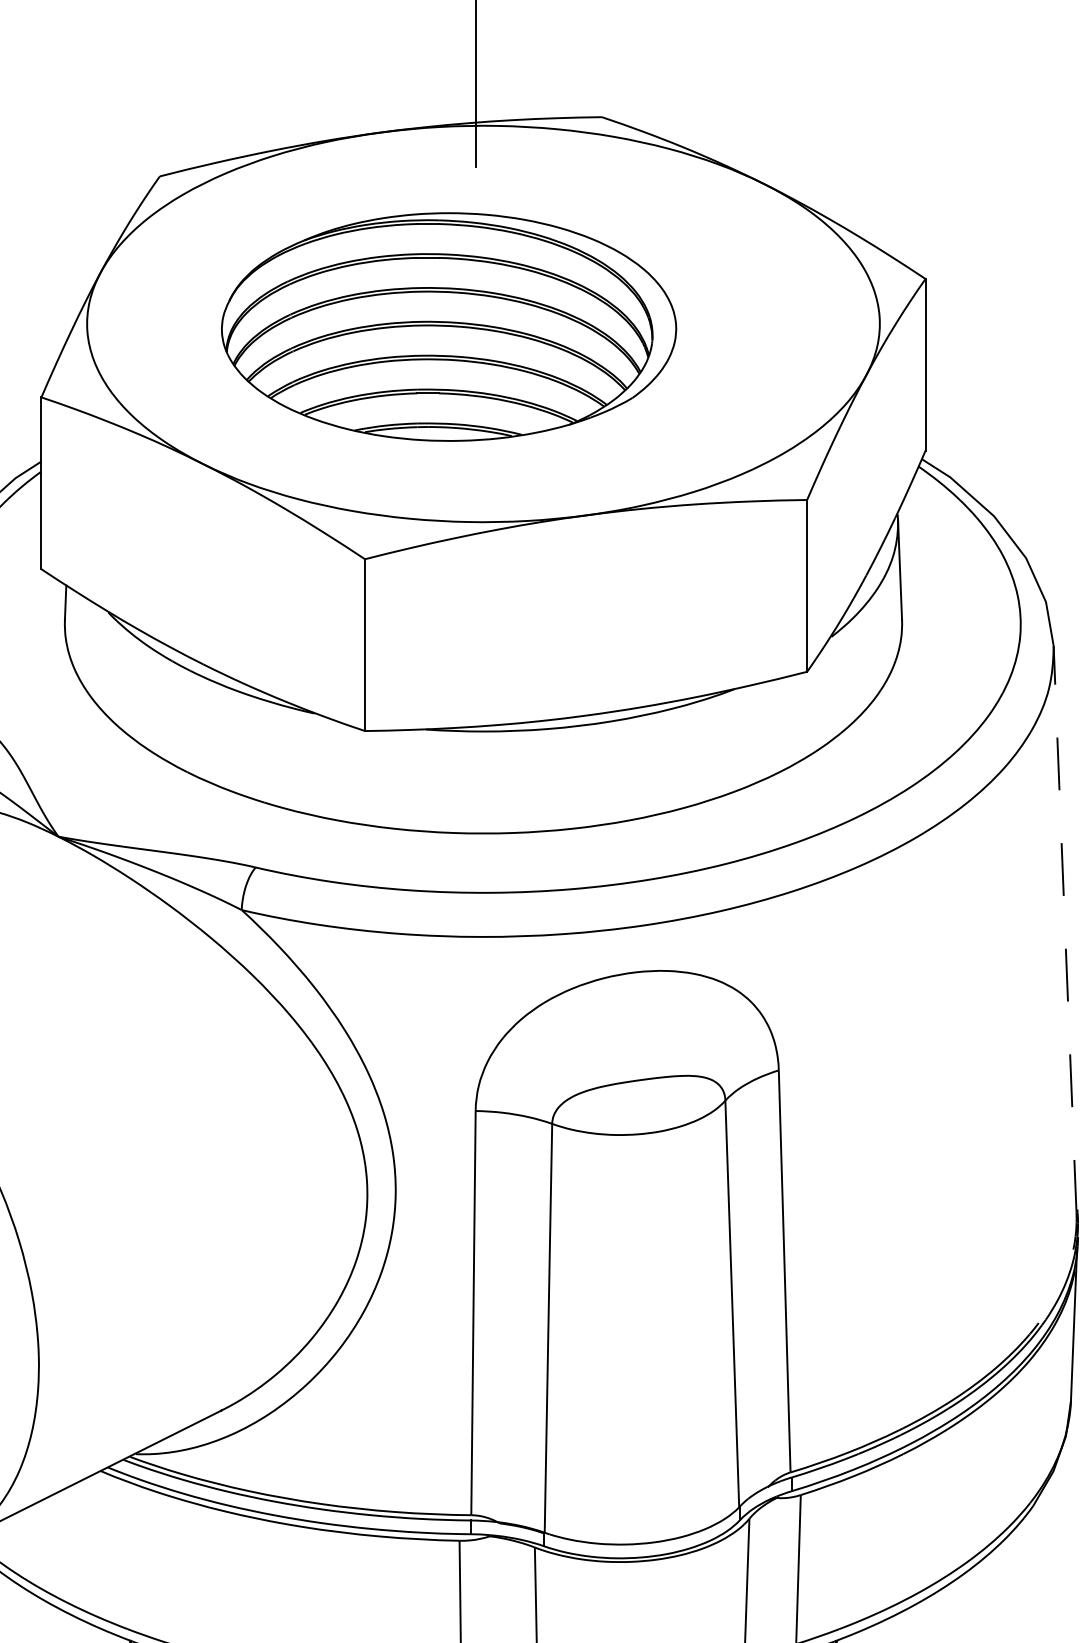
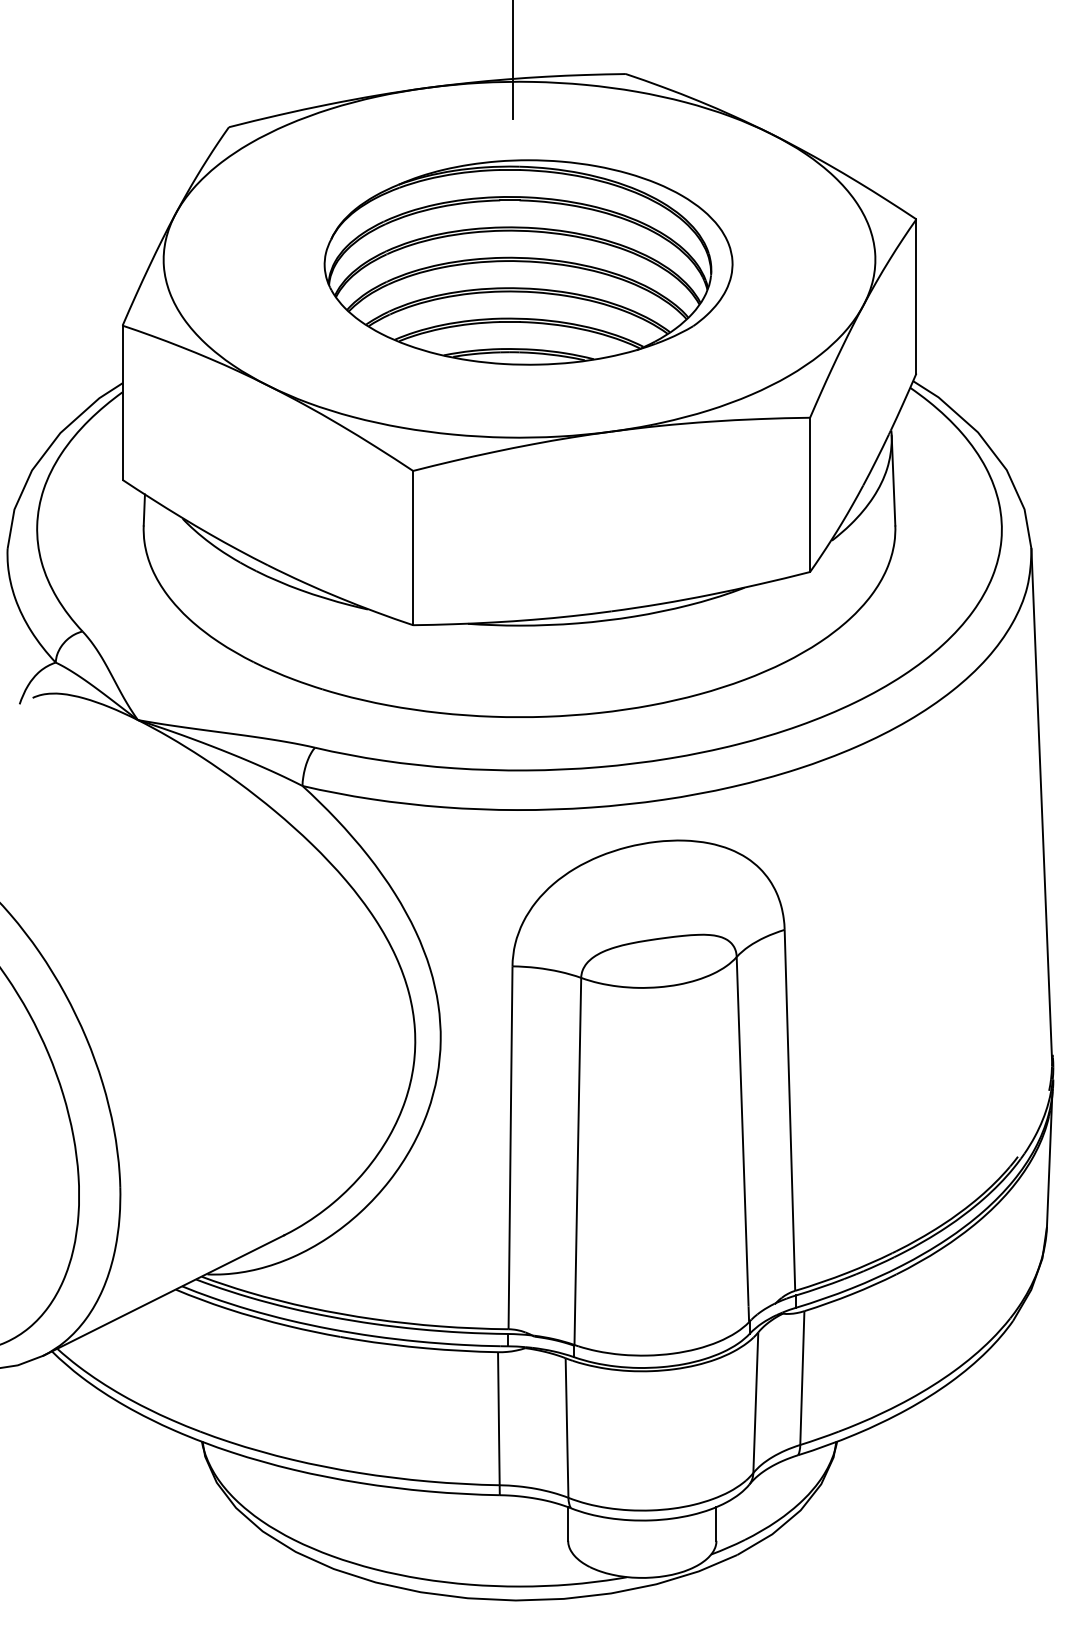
part: (448, 327) -> (528, 262), moved
line: (1064, 929) -> (1041, 803), dashed -> solid

